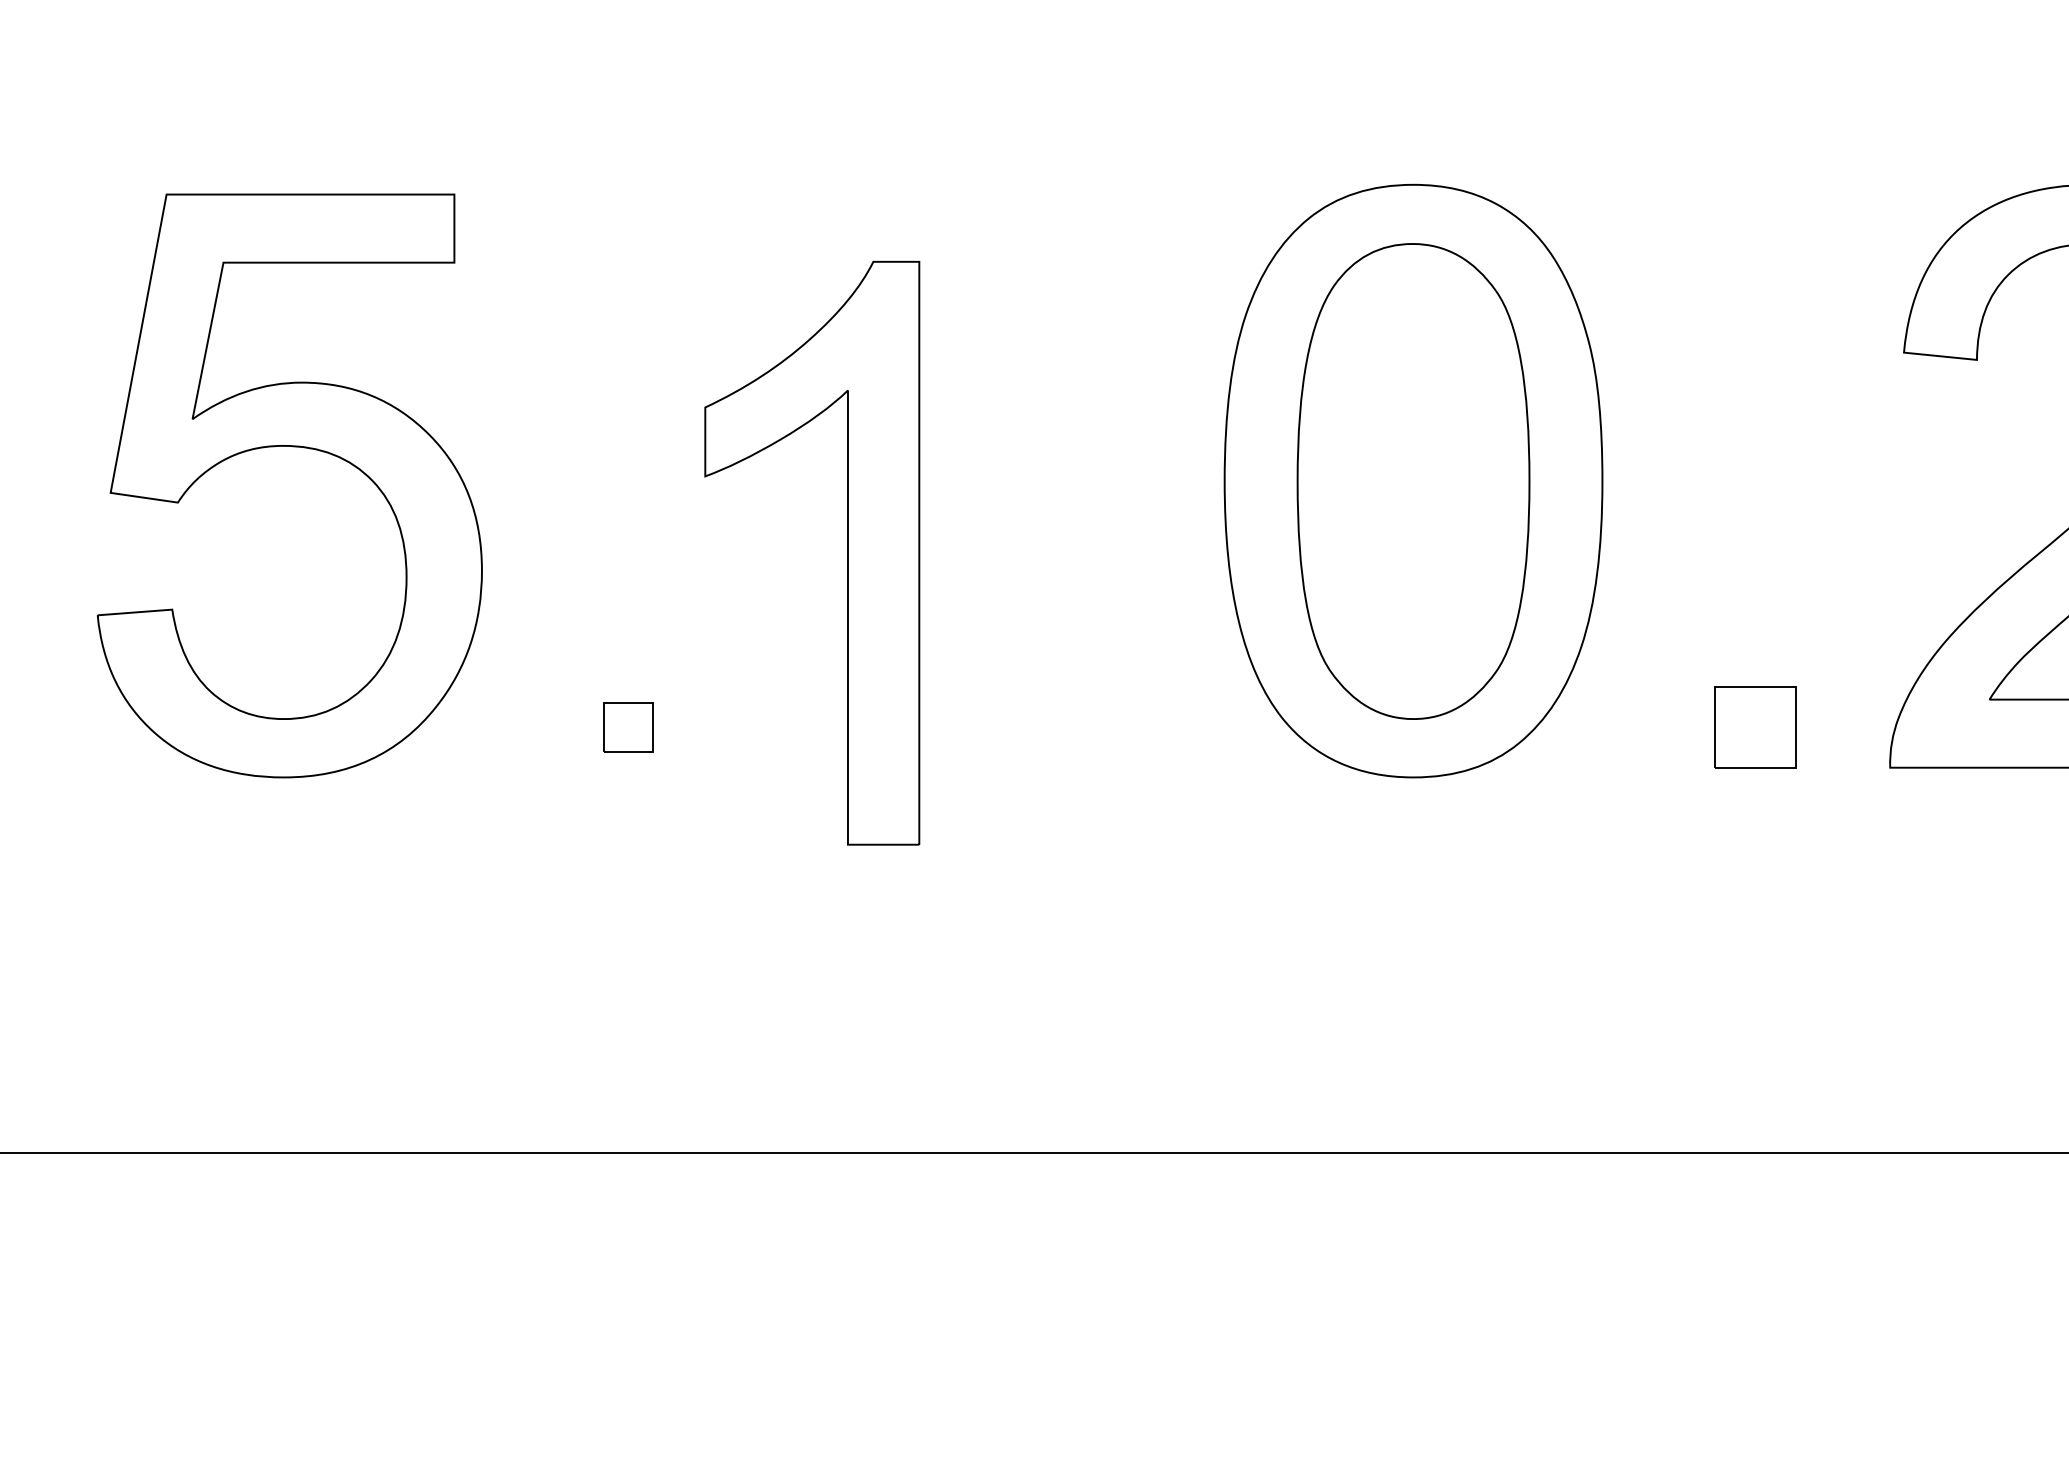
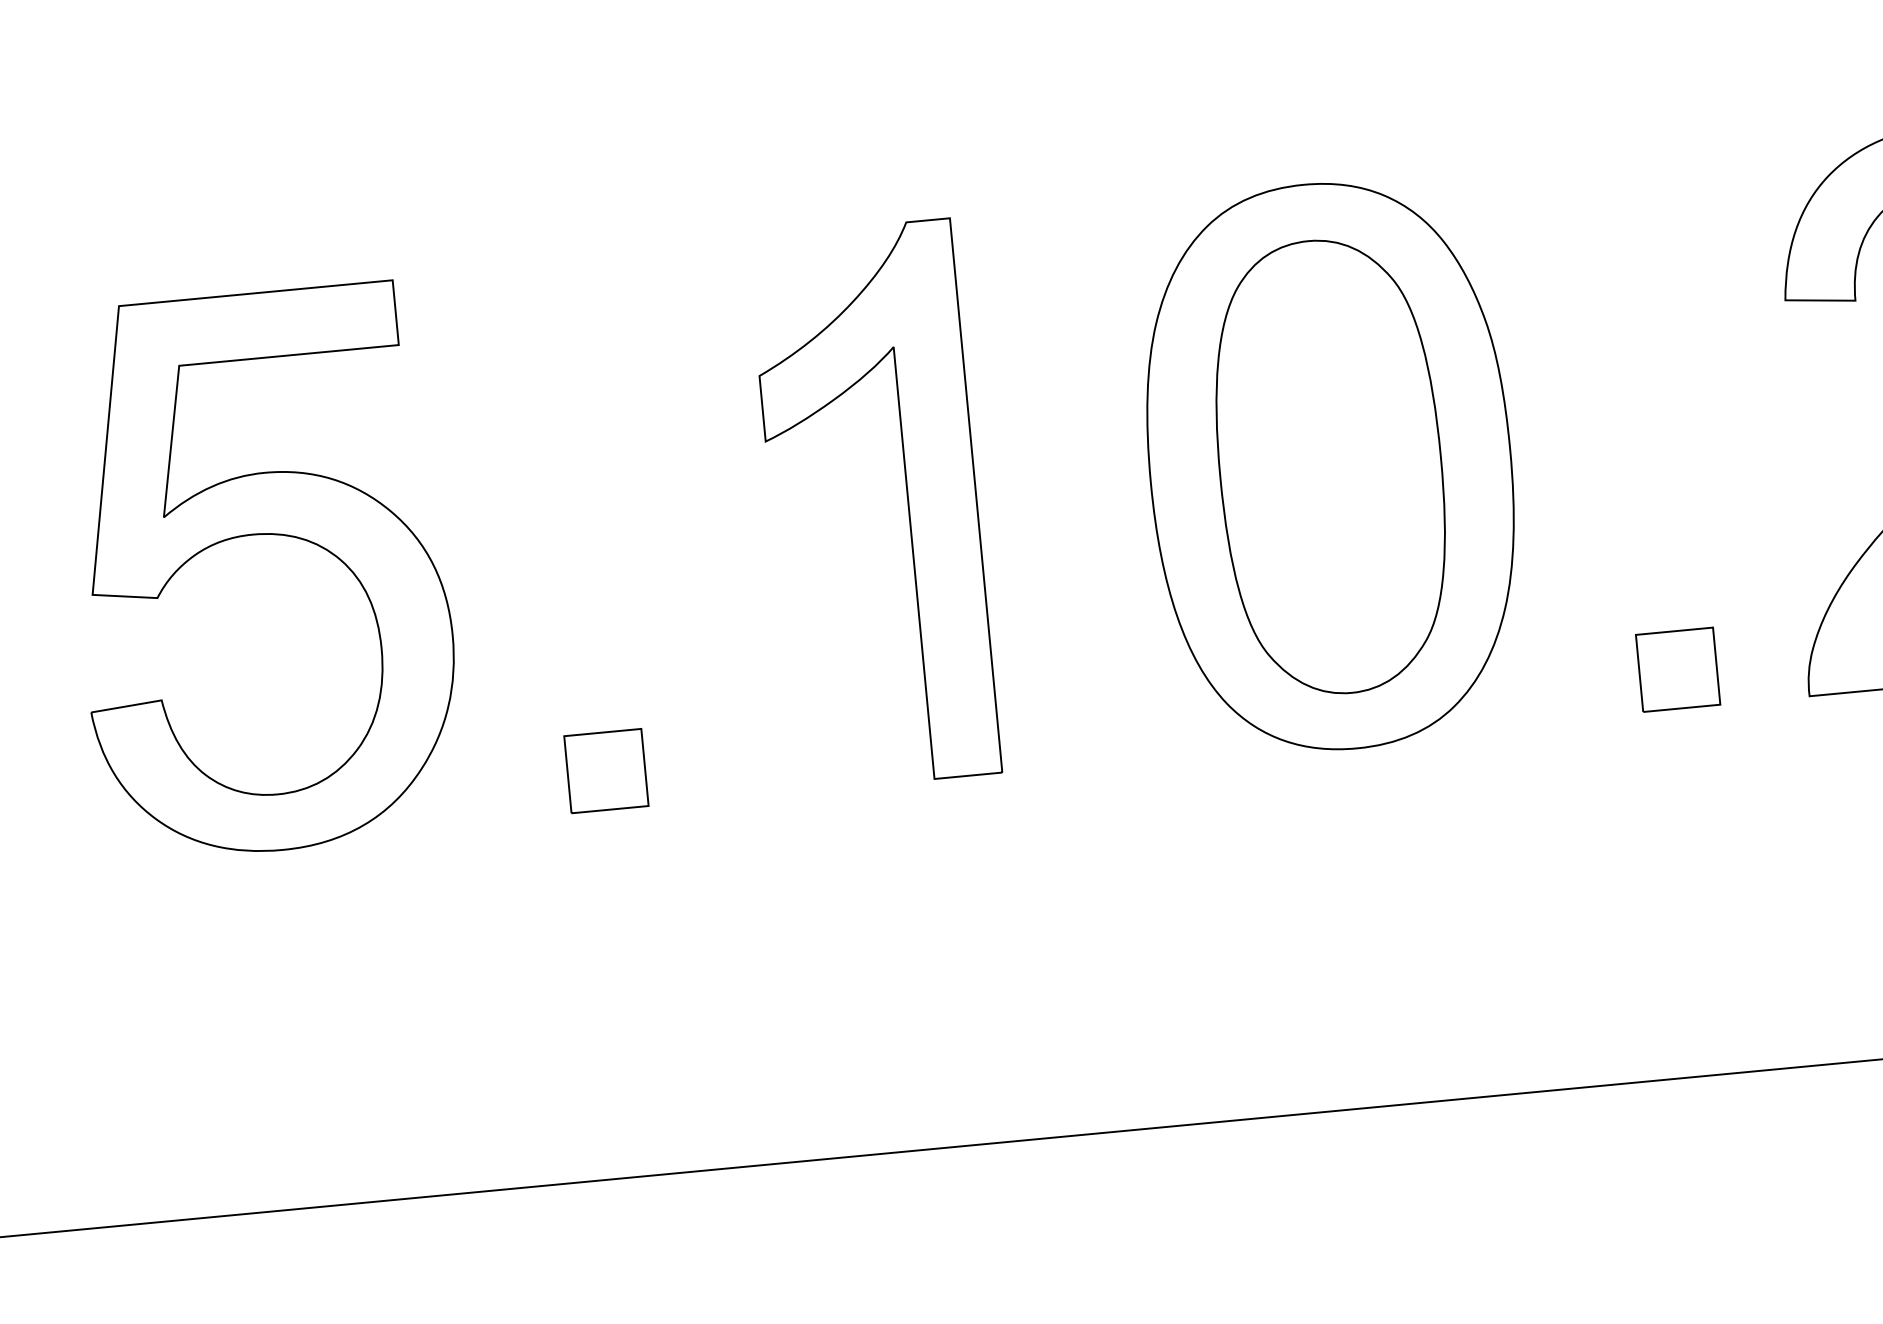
part: (847, 552) -> (907, 501), moved
part: (628, 727) -> (606, 771), size x1.67

